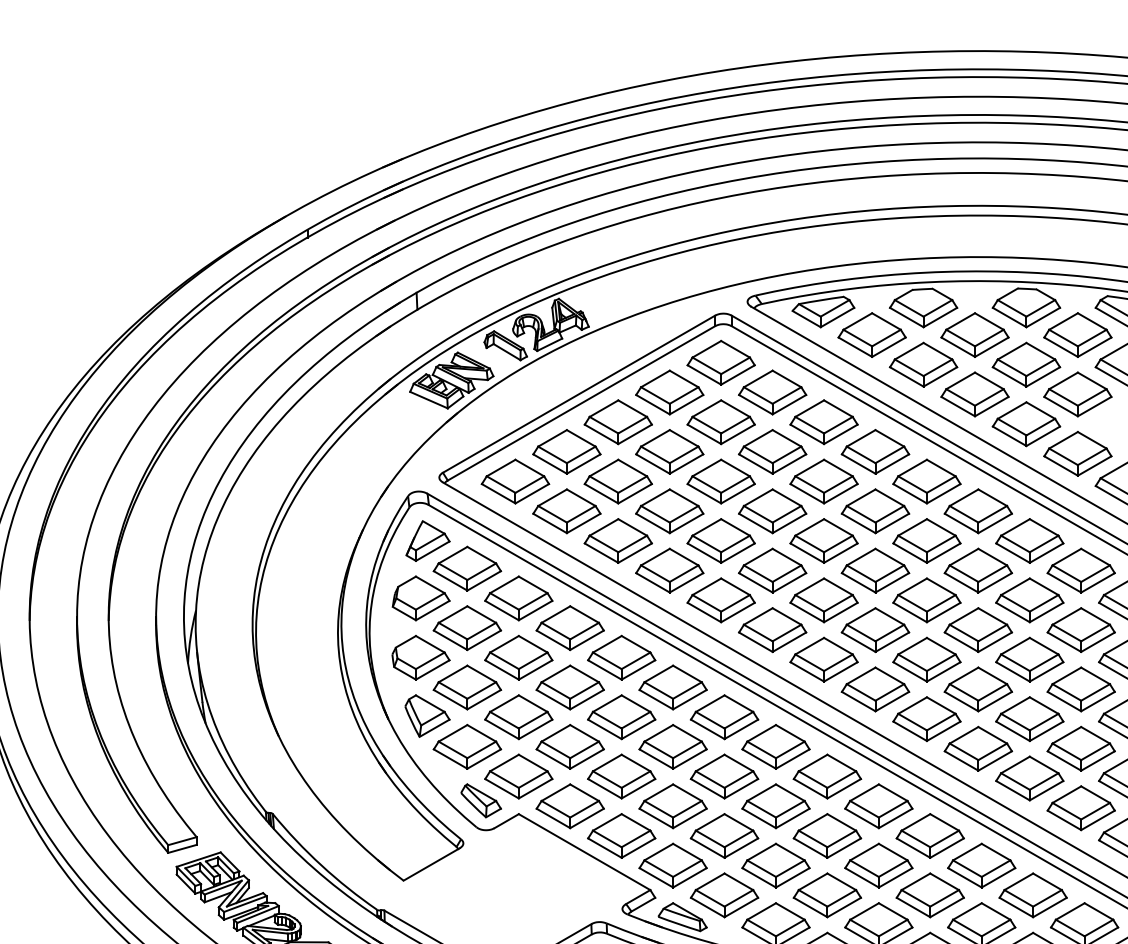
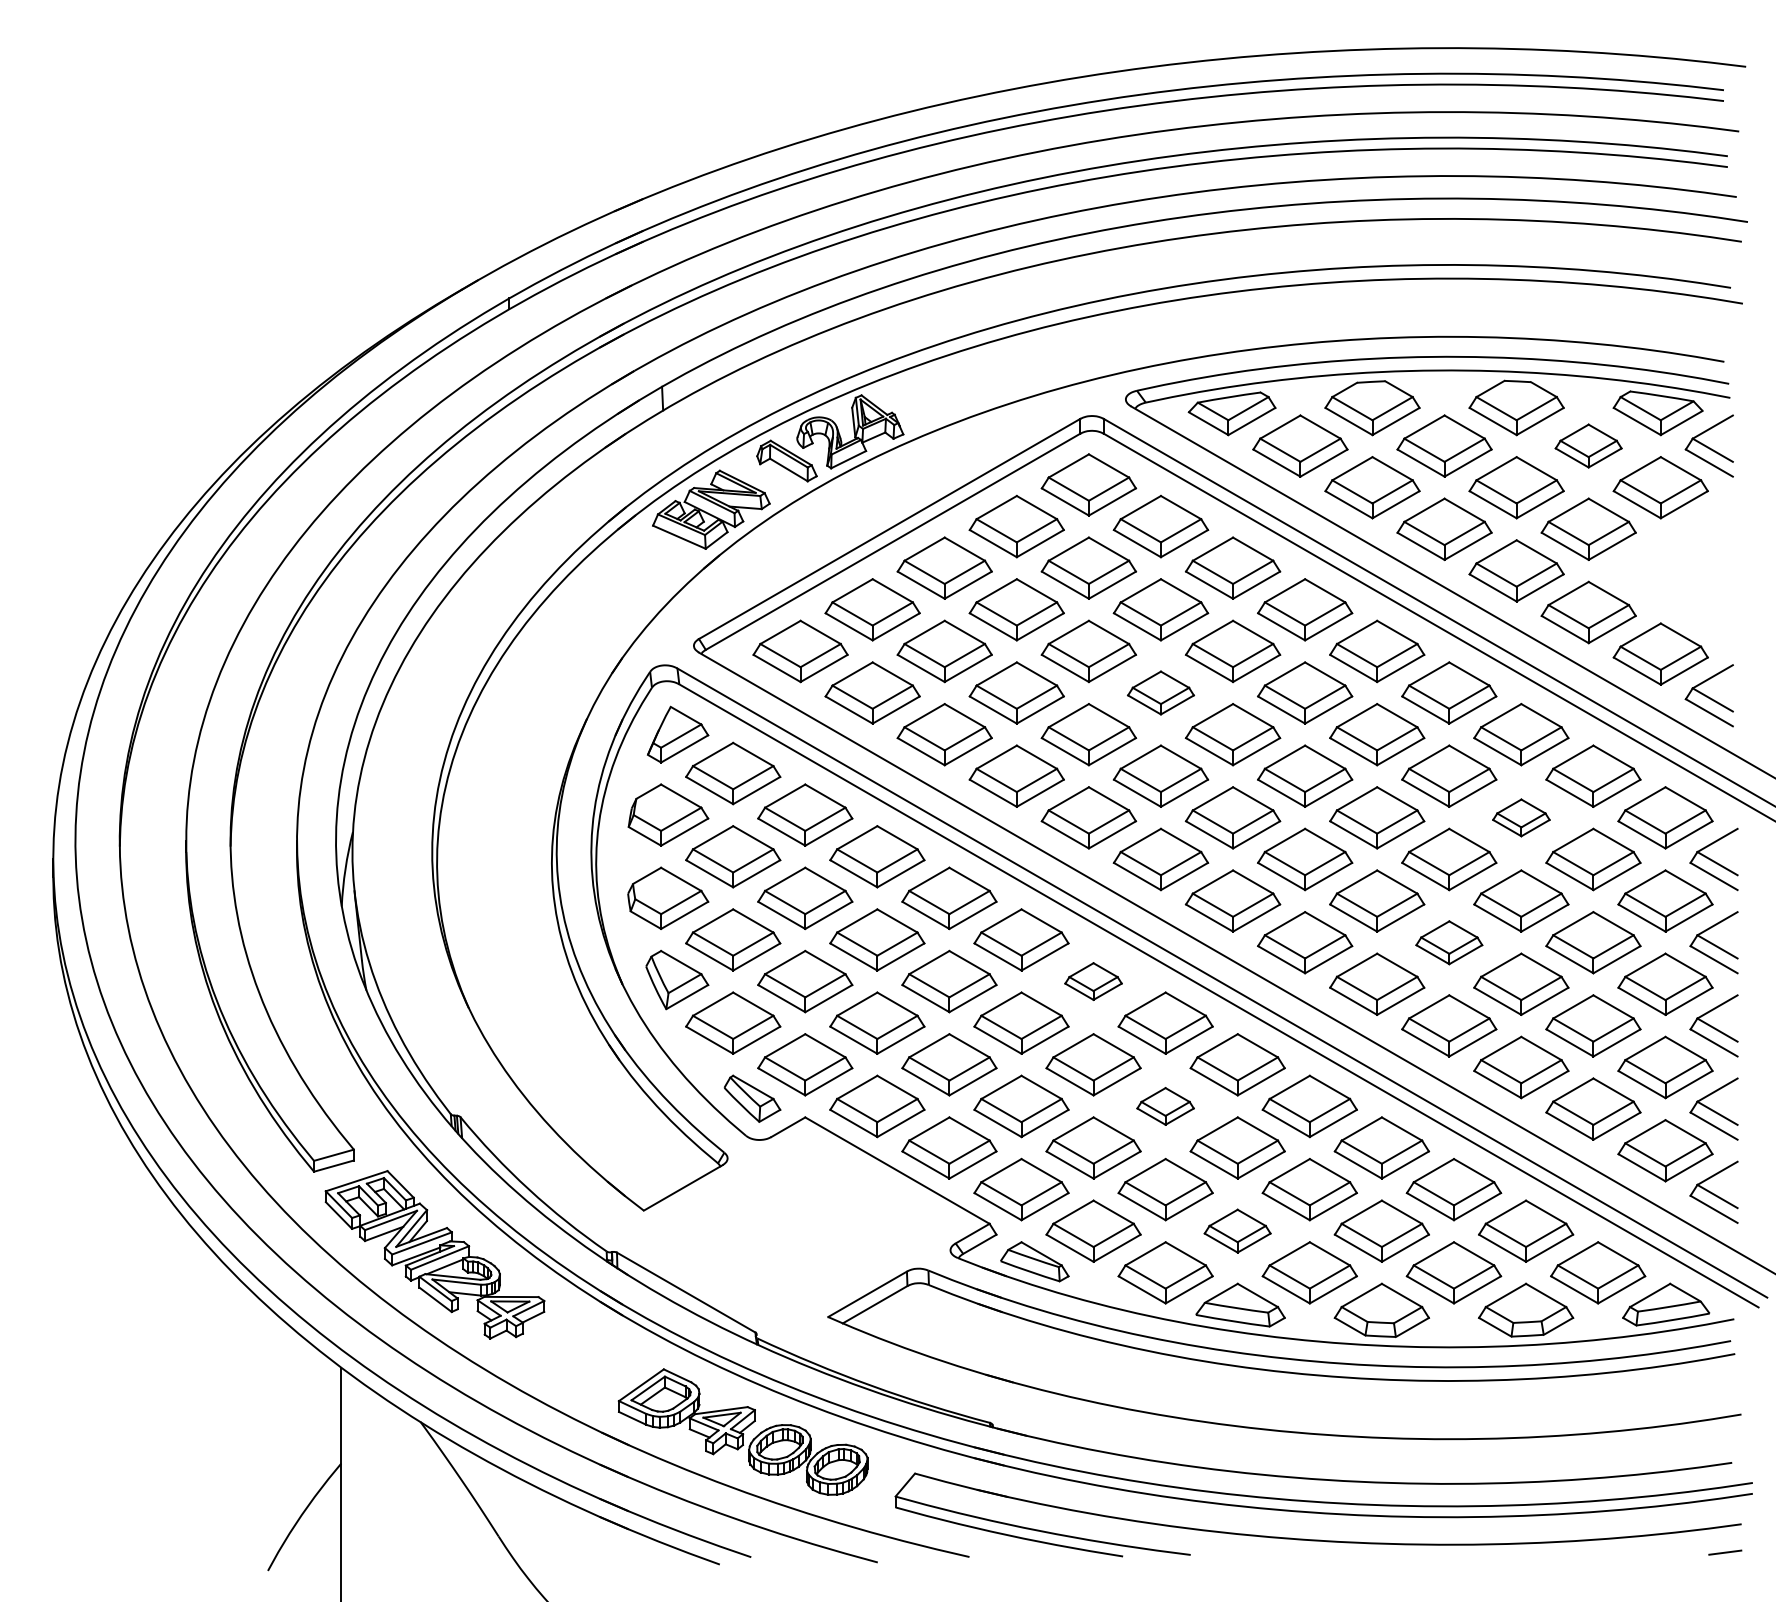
part: (1077, 334) -> (1588, 445), size x0.7
part: (772, 510) -> (1160, 692), size x0.7
part: (1029, 600) -> (1521, 817), size x0.6
part: (978, 689) -> (1449, 942), size x0.7
part: (724, 717) -> (1093, 981), size x0.6
part: (775, 806) -> (1165, 1106), size x0.6
part: (827, 894) -> (1237, 1230), size x0.7

